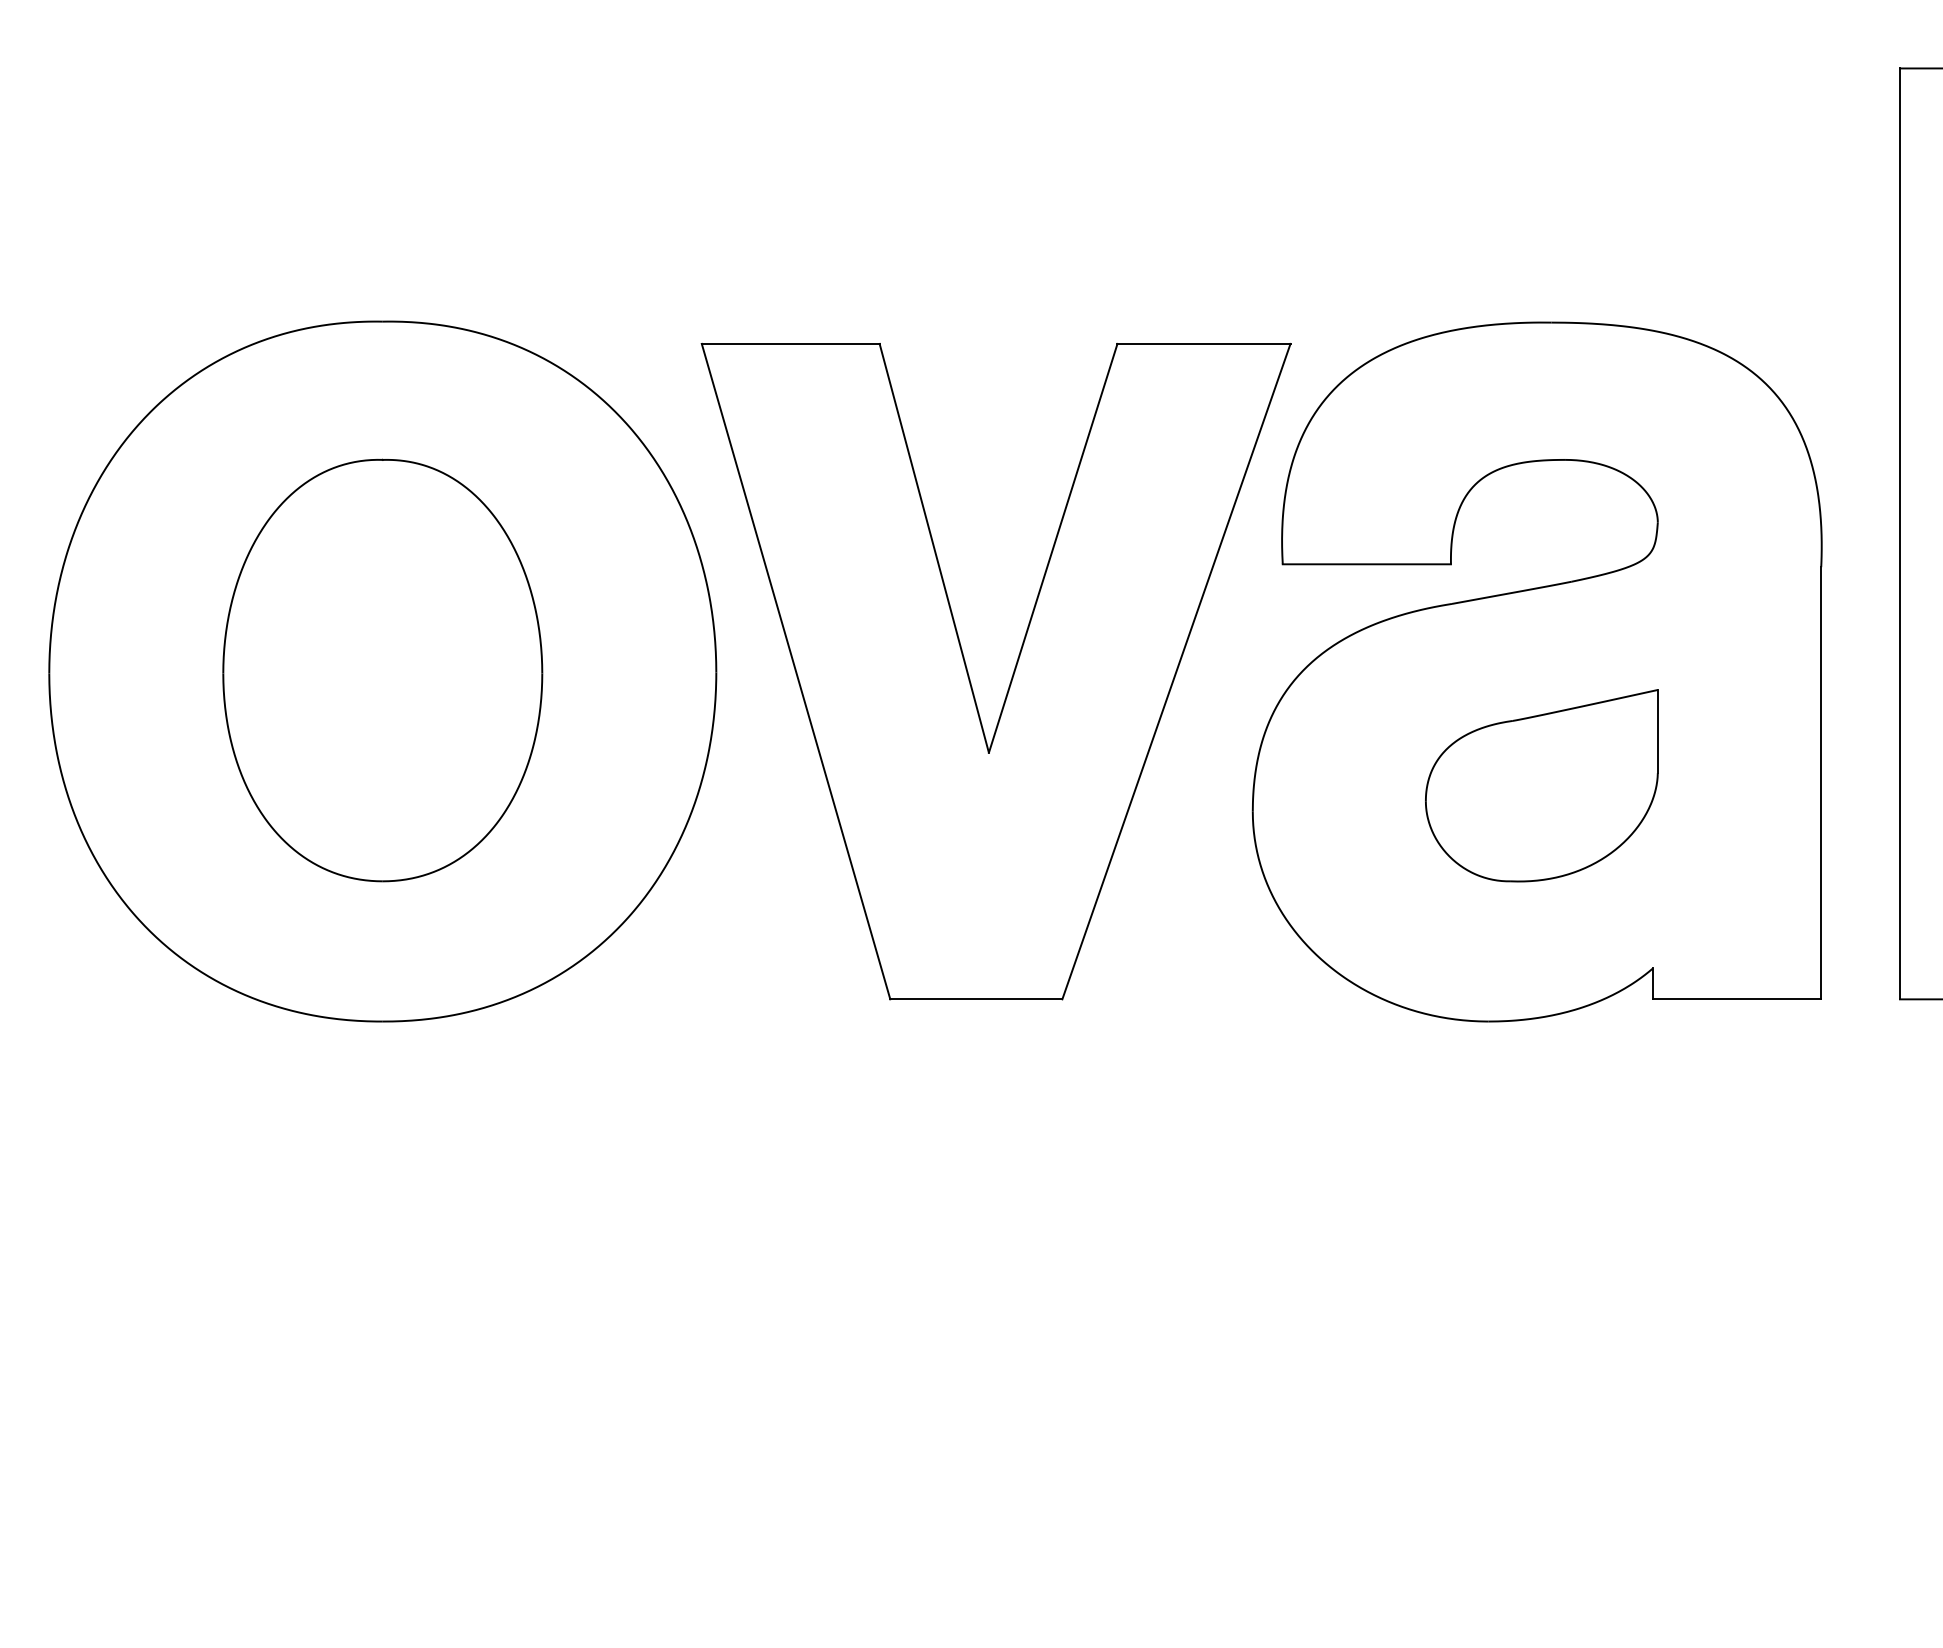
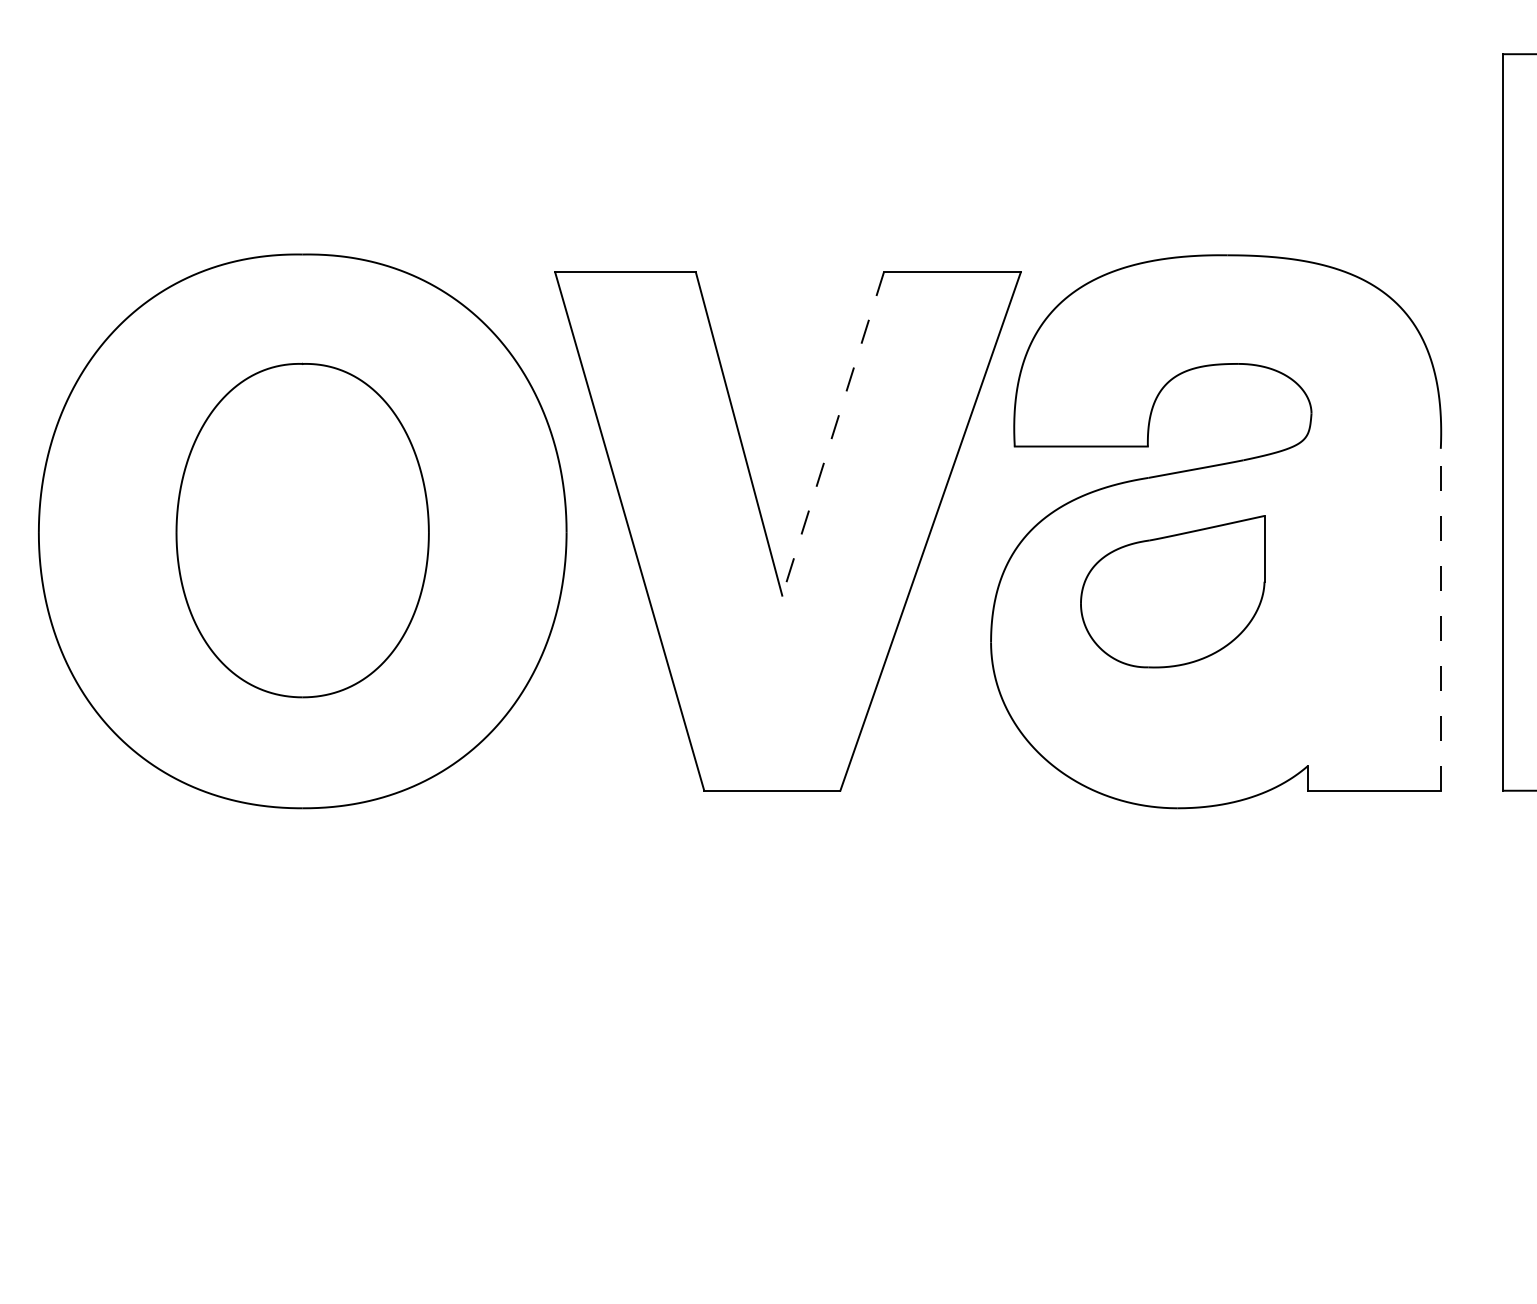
line: (1053, 547) -> (833, 433), solid -> dashed
line: (1820, 782) -> (1440, 619), solid -> dashed
part: (1541, 785) -> (1172, 591), moved

